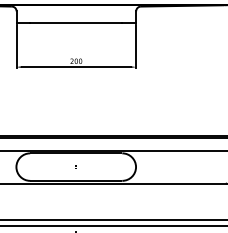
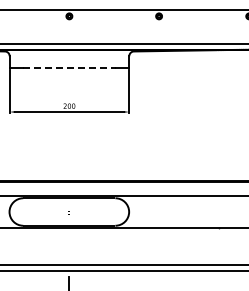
line: (76, 23) -> (69, 68), solid -> dashed

